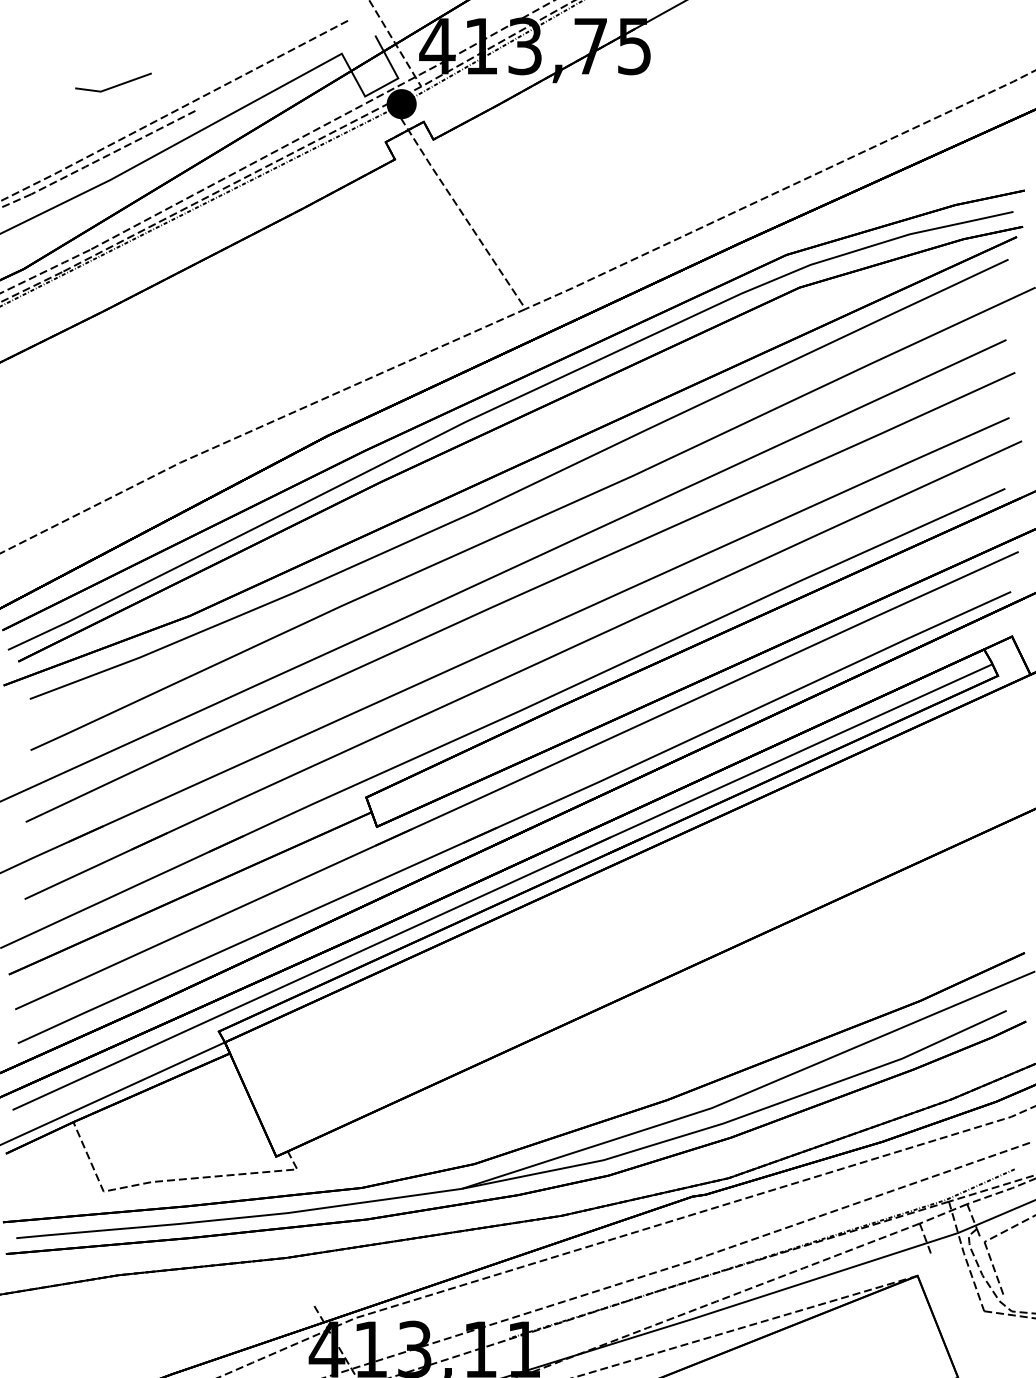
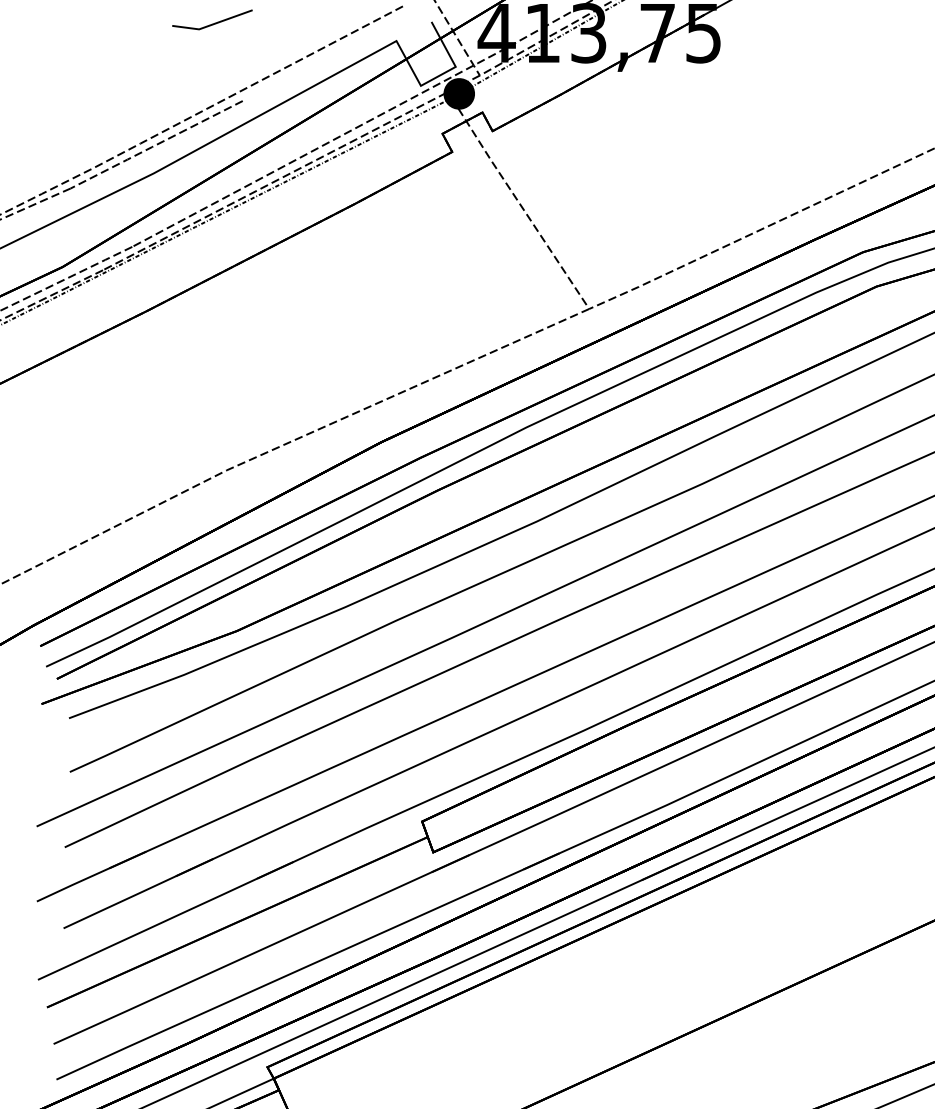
line: (114, 85) -> (213, 22), moved

